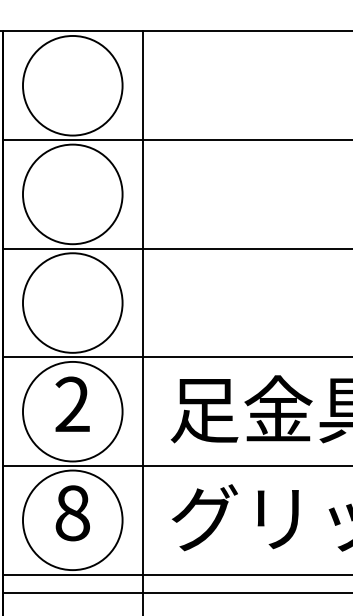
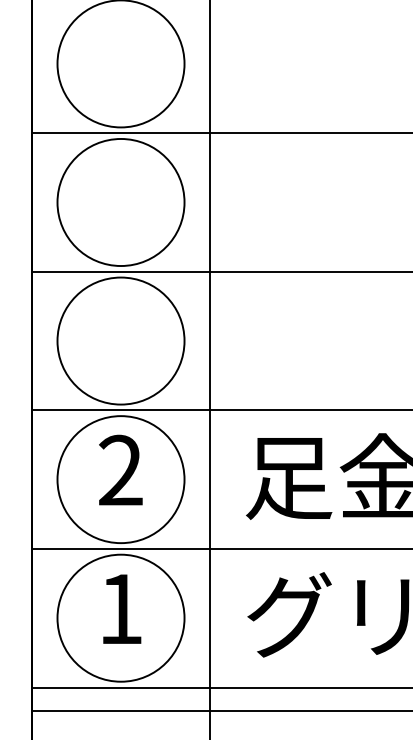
text: (72, 513) -> (120, 609), 8 -> 1

